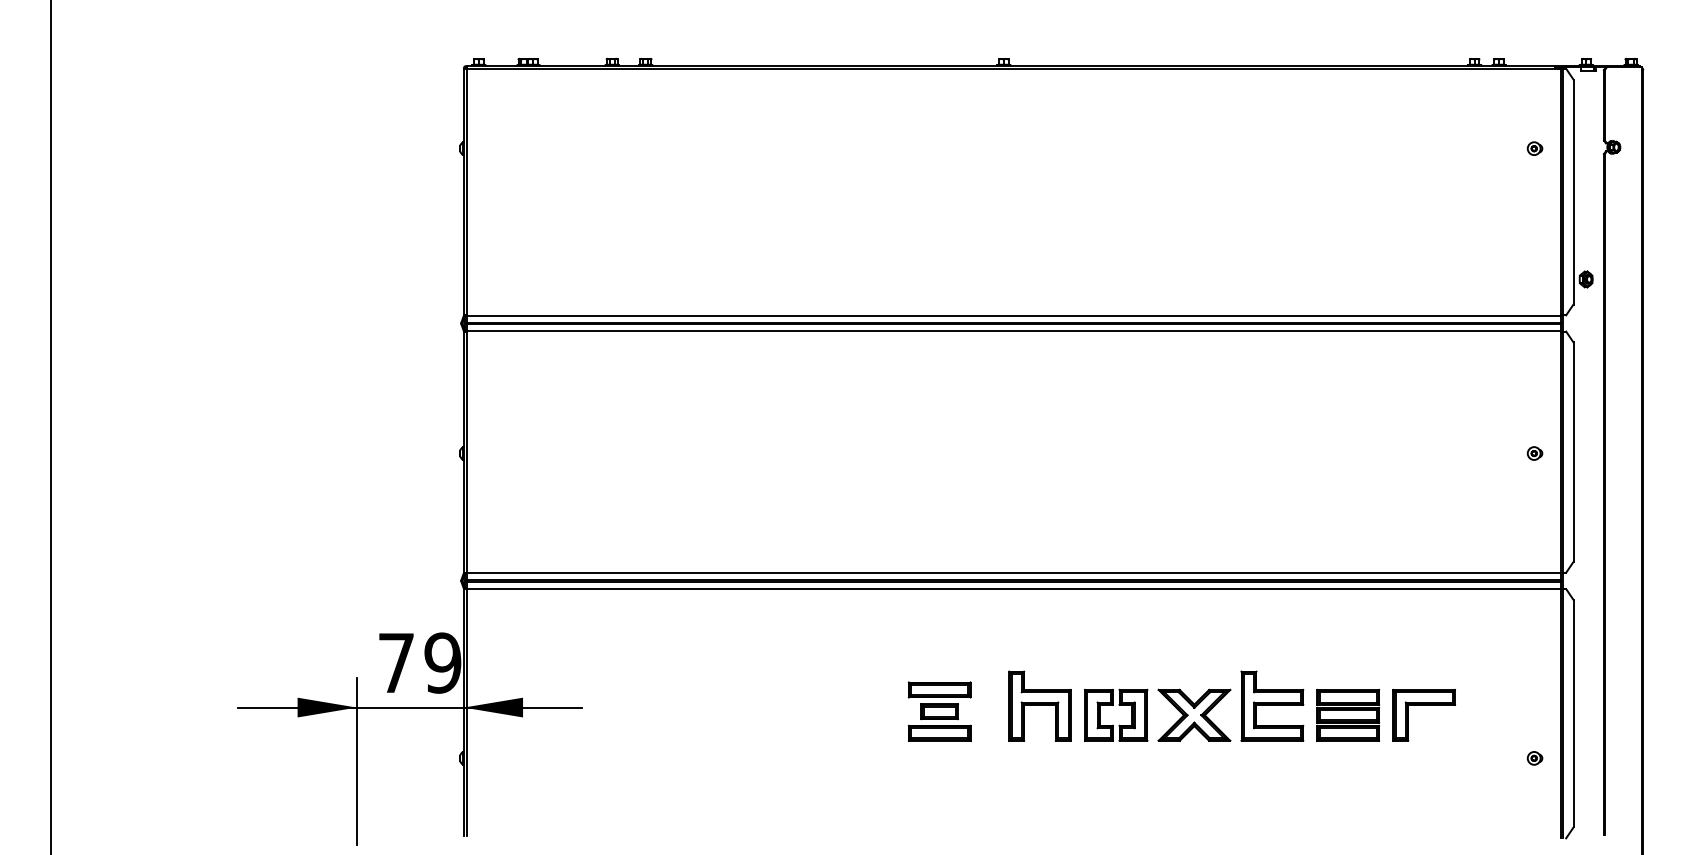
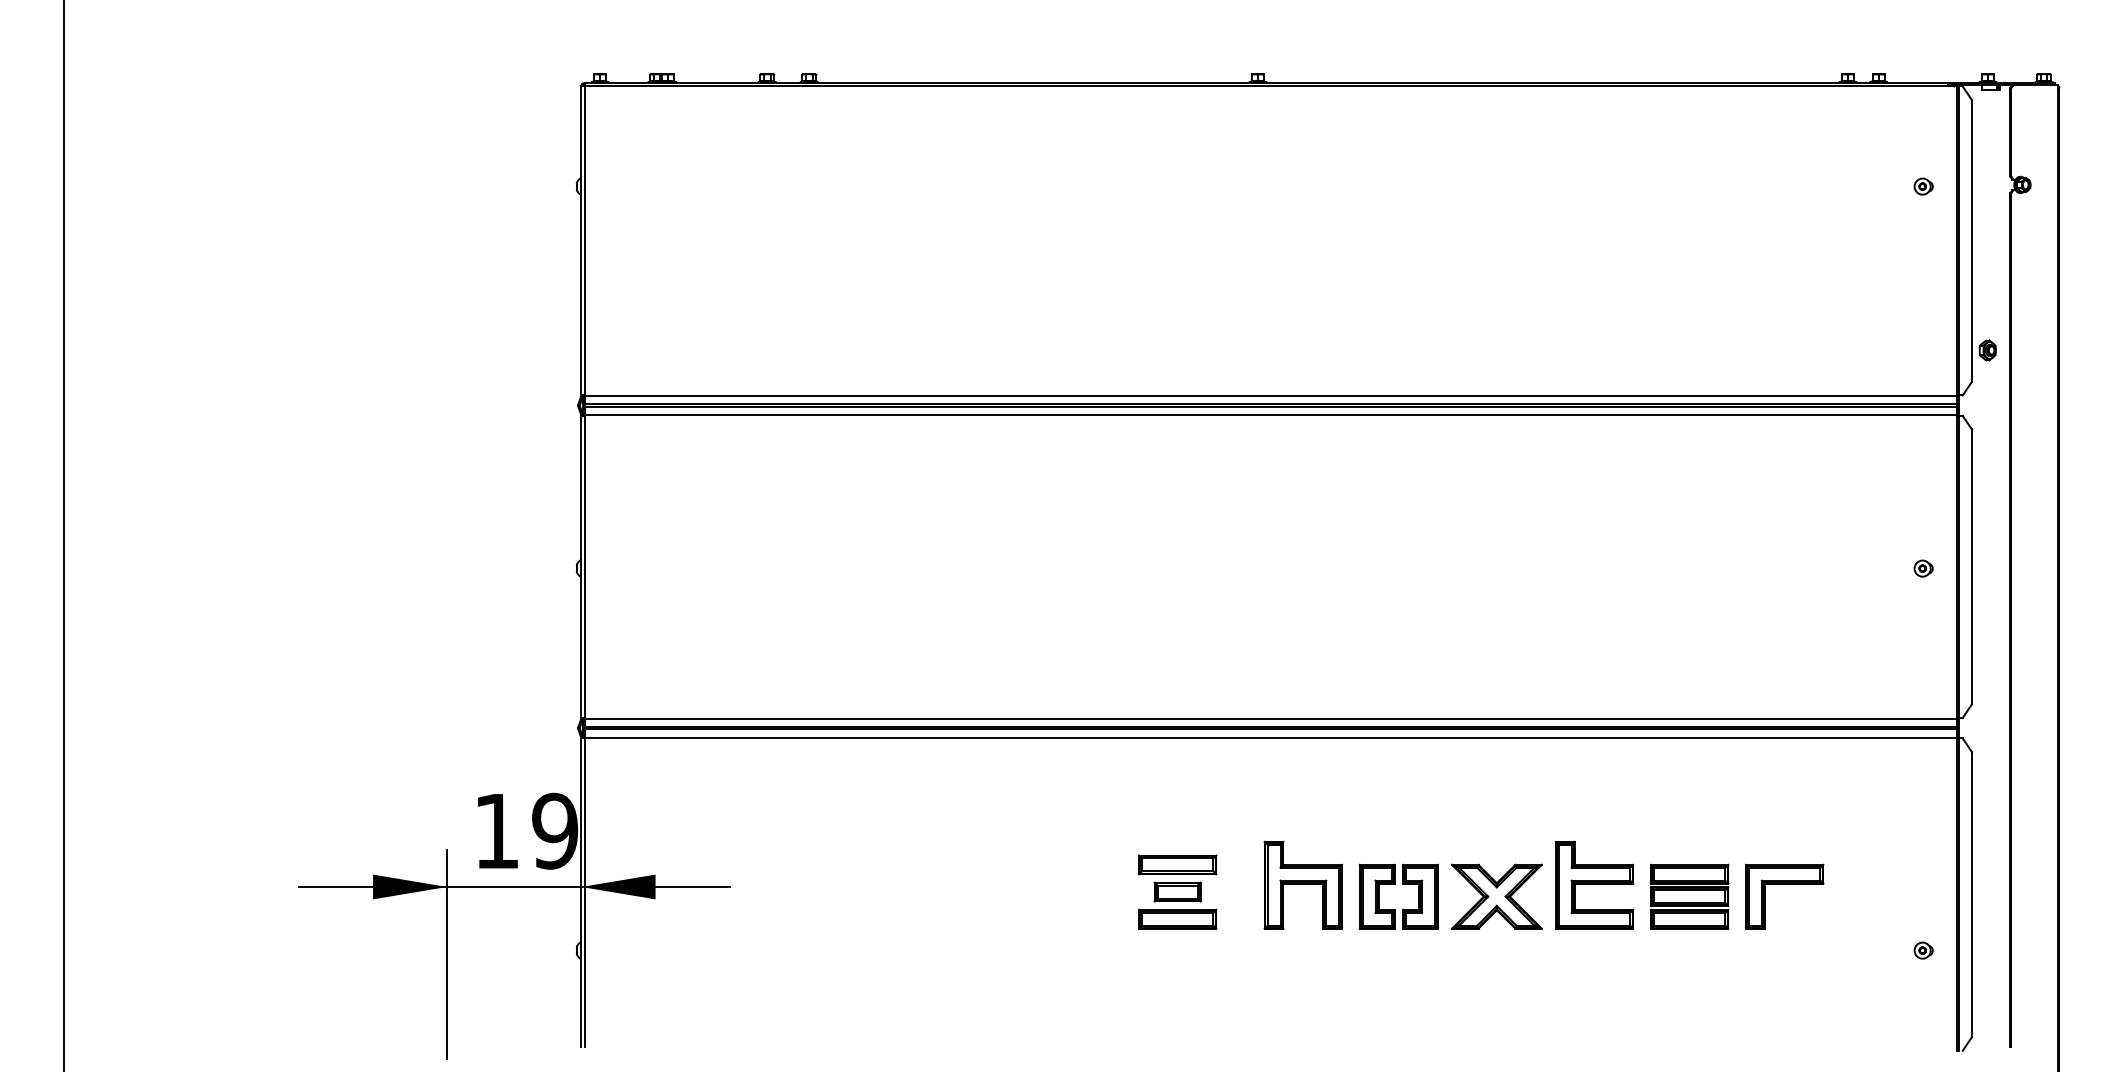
text: (396, 663) -> (496, 831), 79 -> 19

